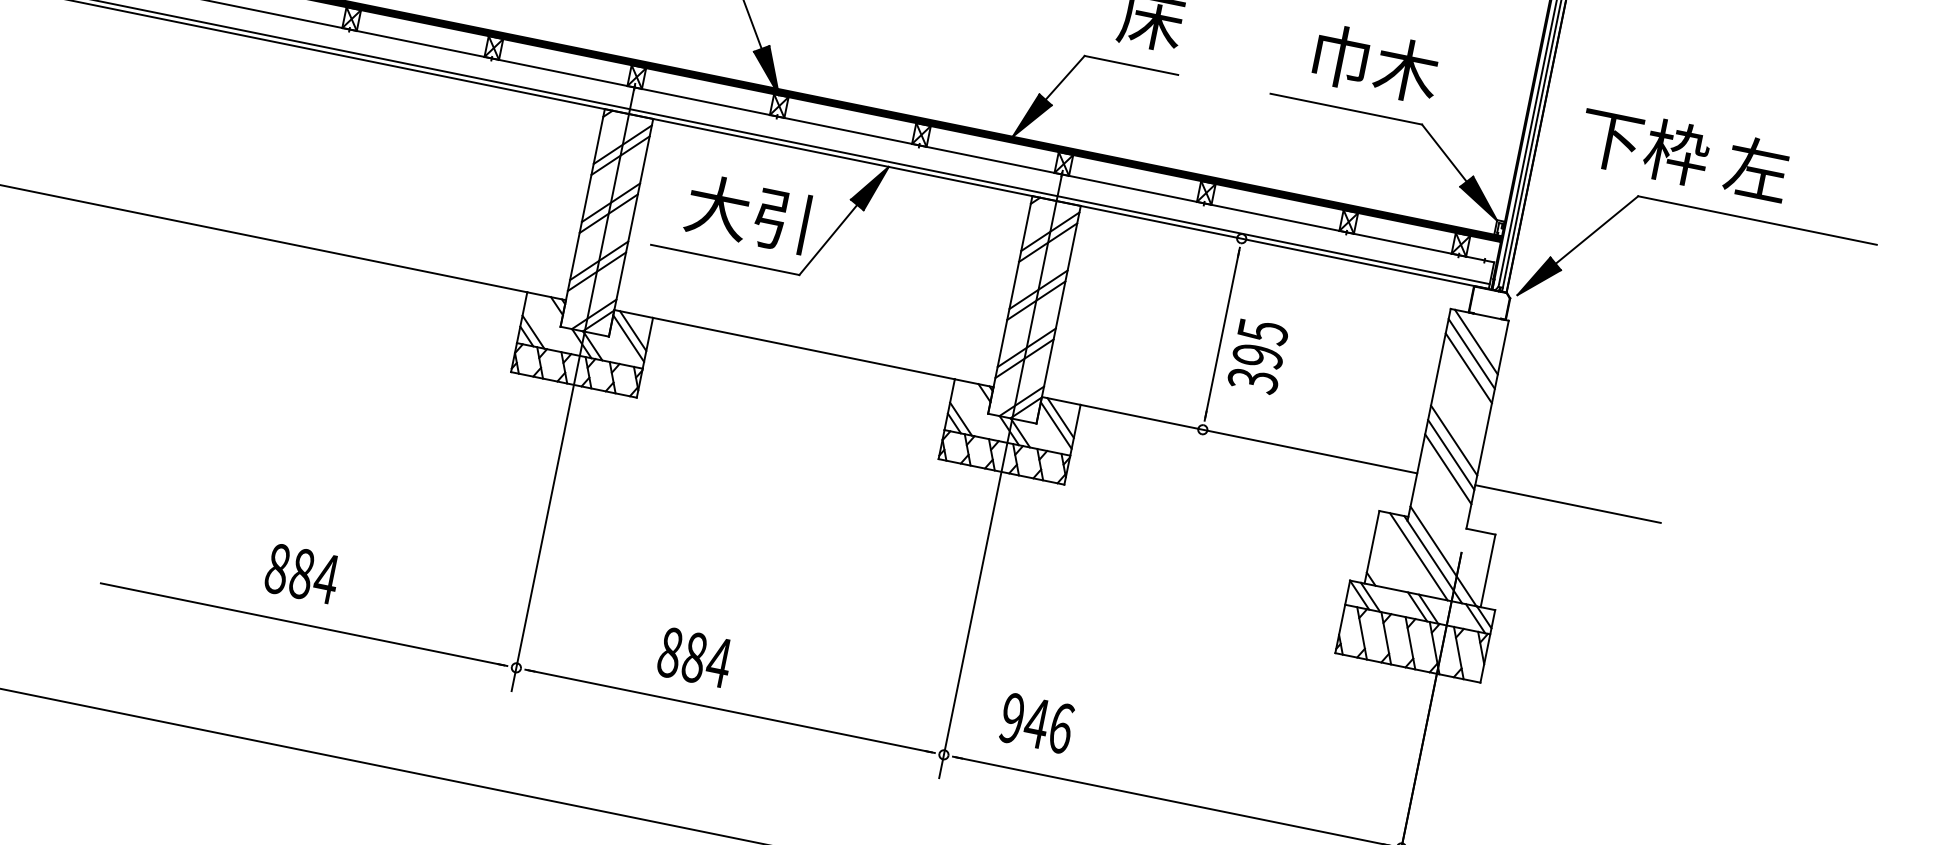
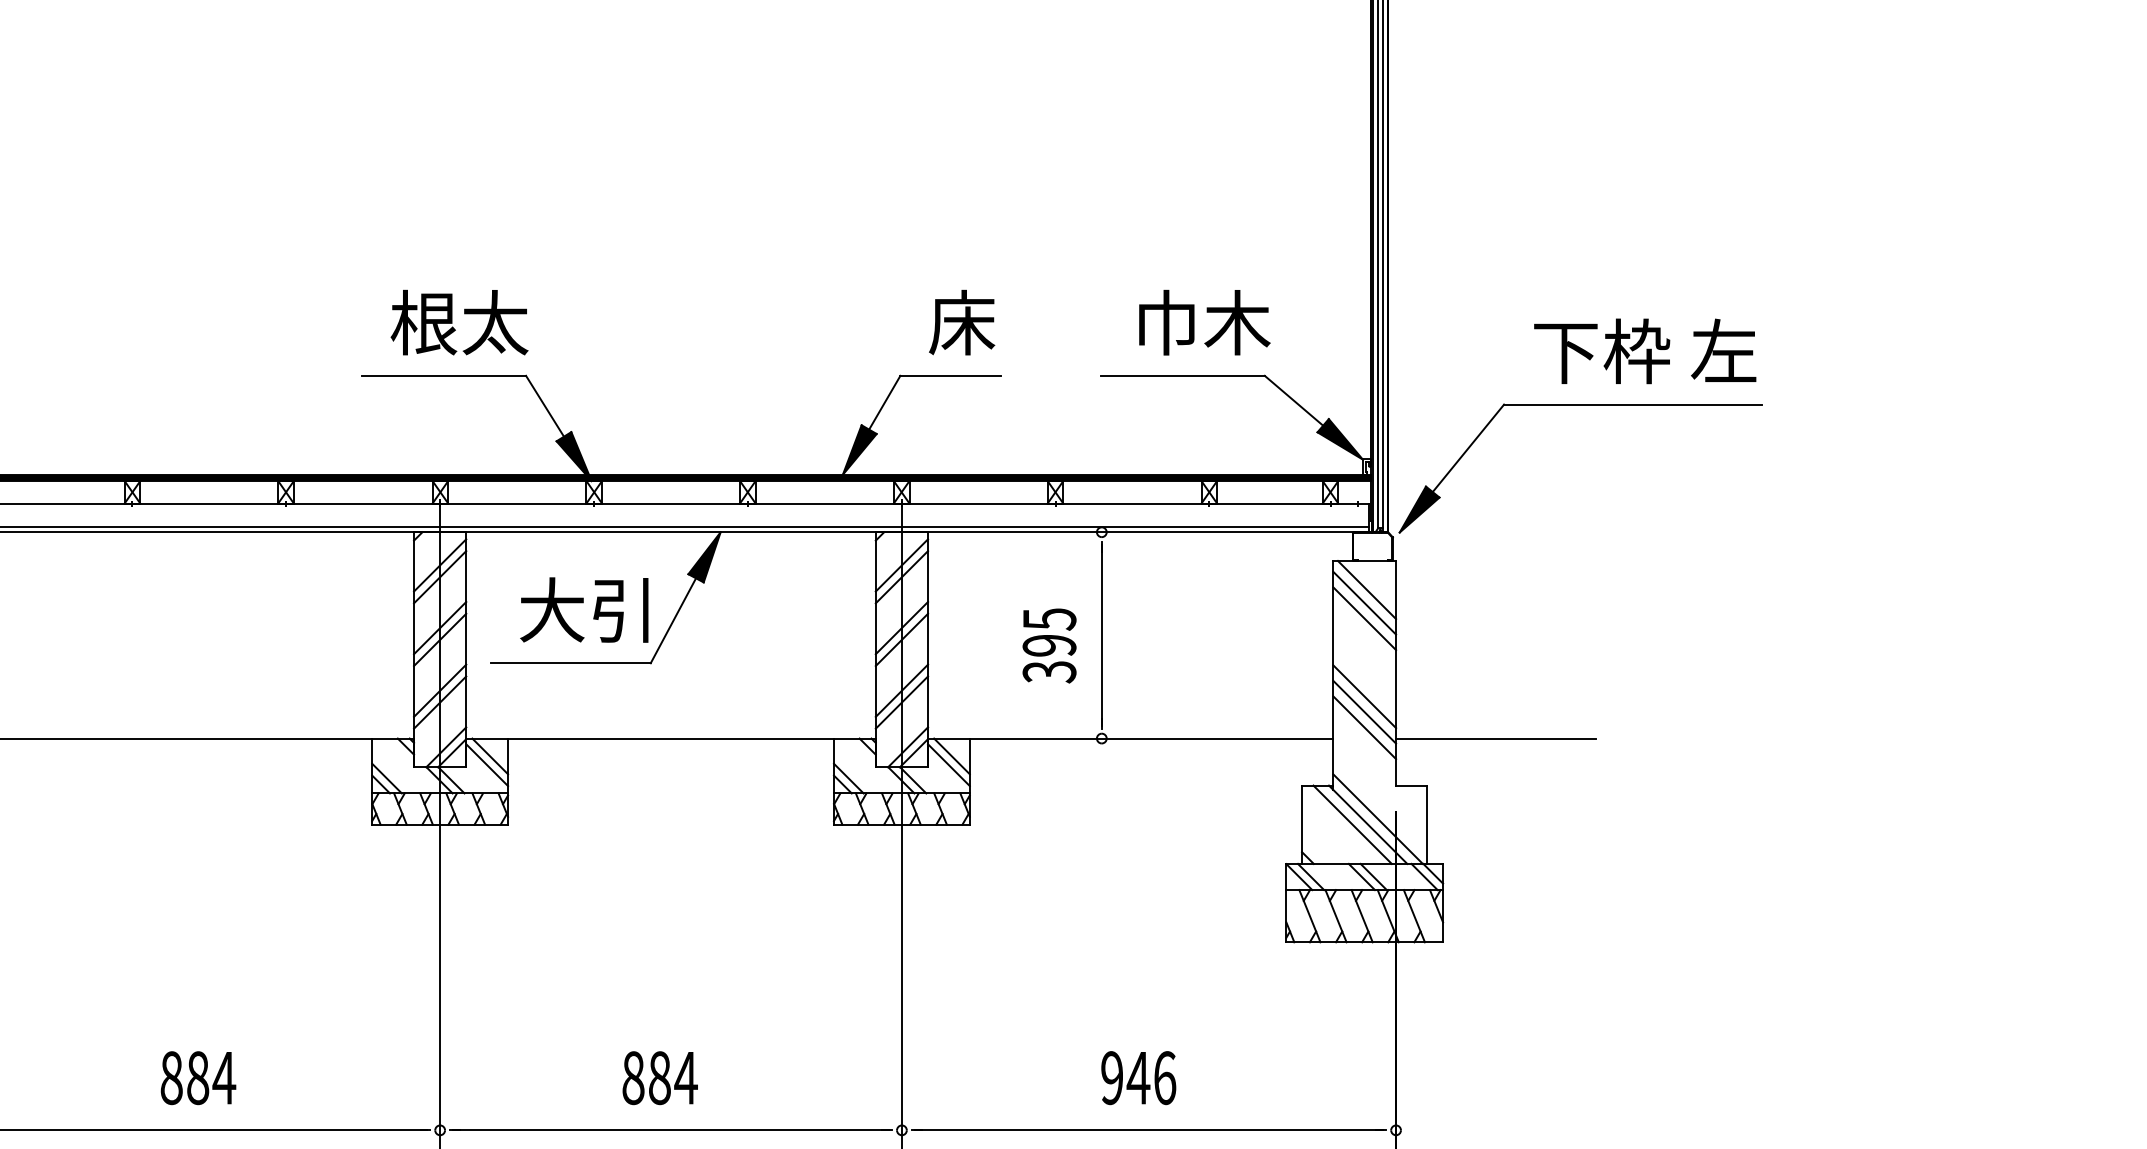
text: (1684, 154) -> (1645, 351), moved
text: (1258, 356) -> (1049, 645), moved
text: (694, 657) -> (659, 1078), moved
text: (1036, 723) -> (1138, 1078), moved

